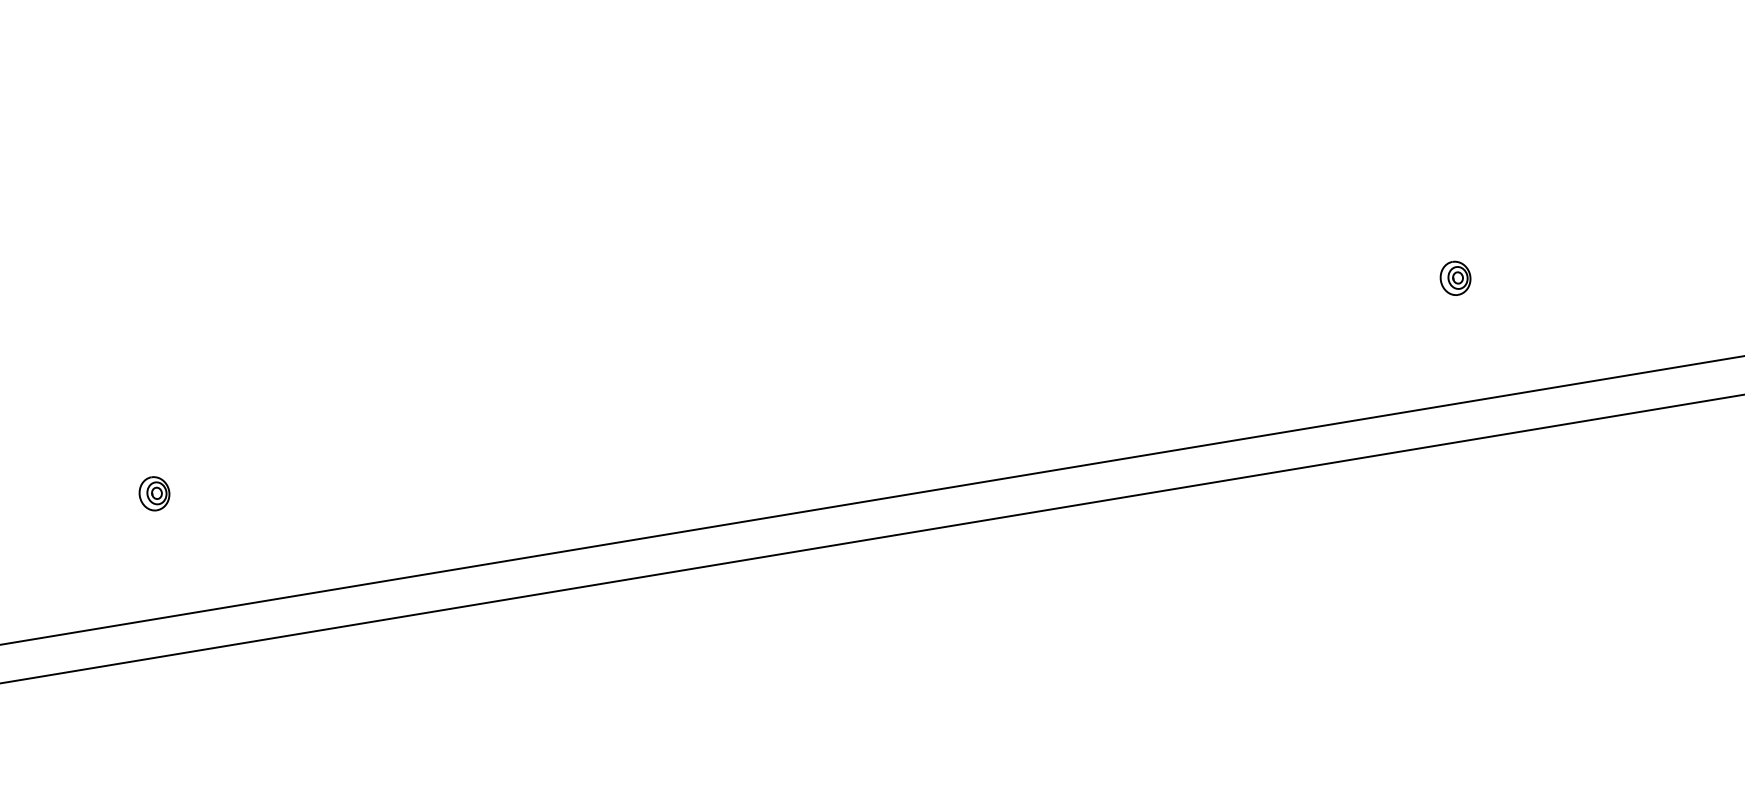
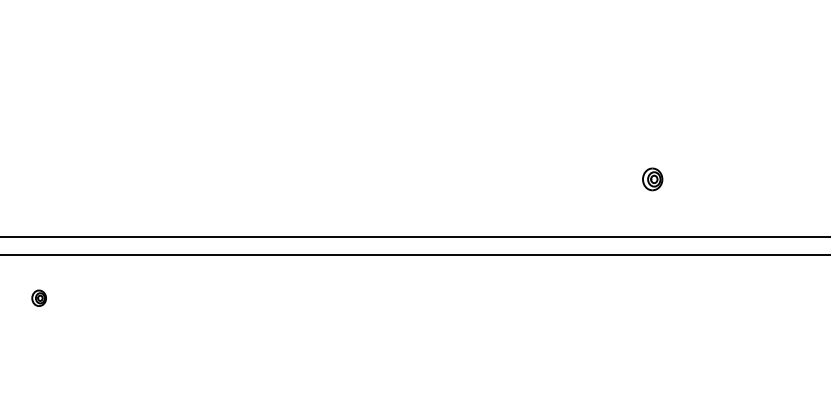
part: (1455, 276) -> (652, 178), size x1.4
part: (152, 492) -> (38, 297), moved

